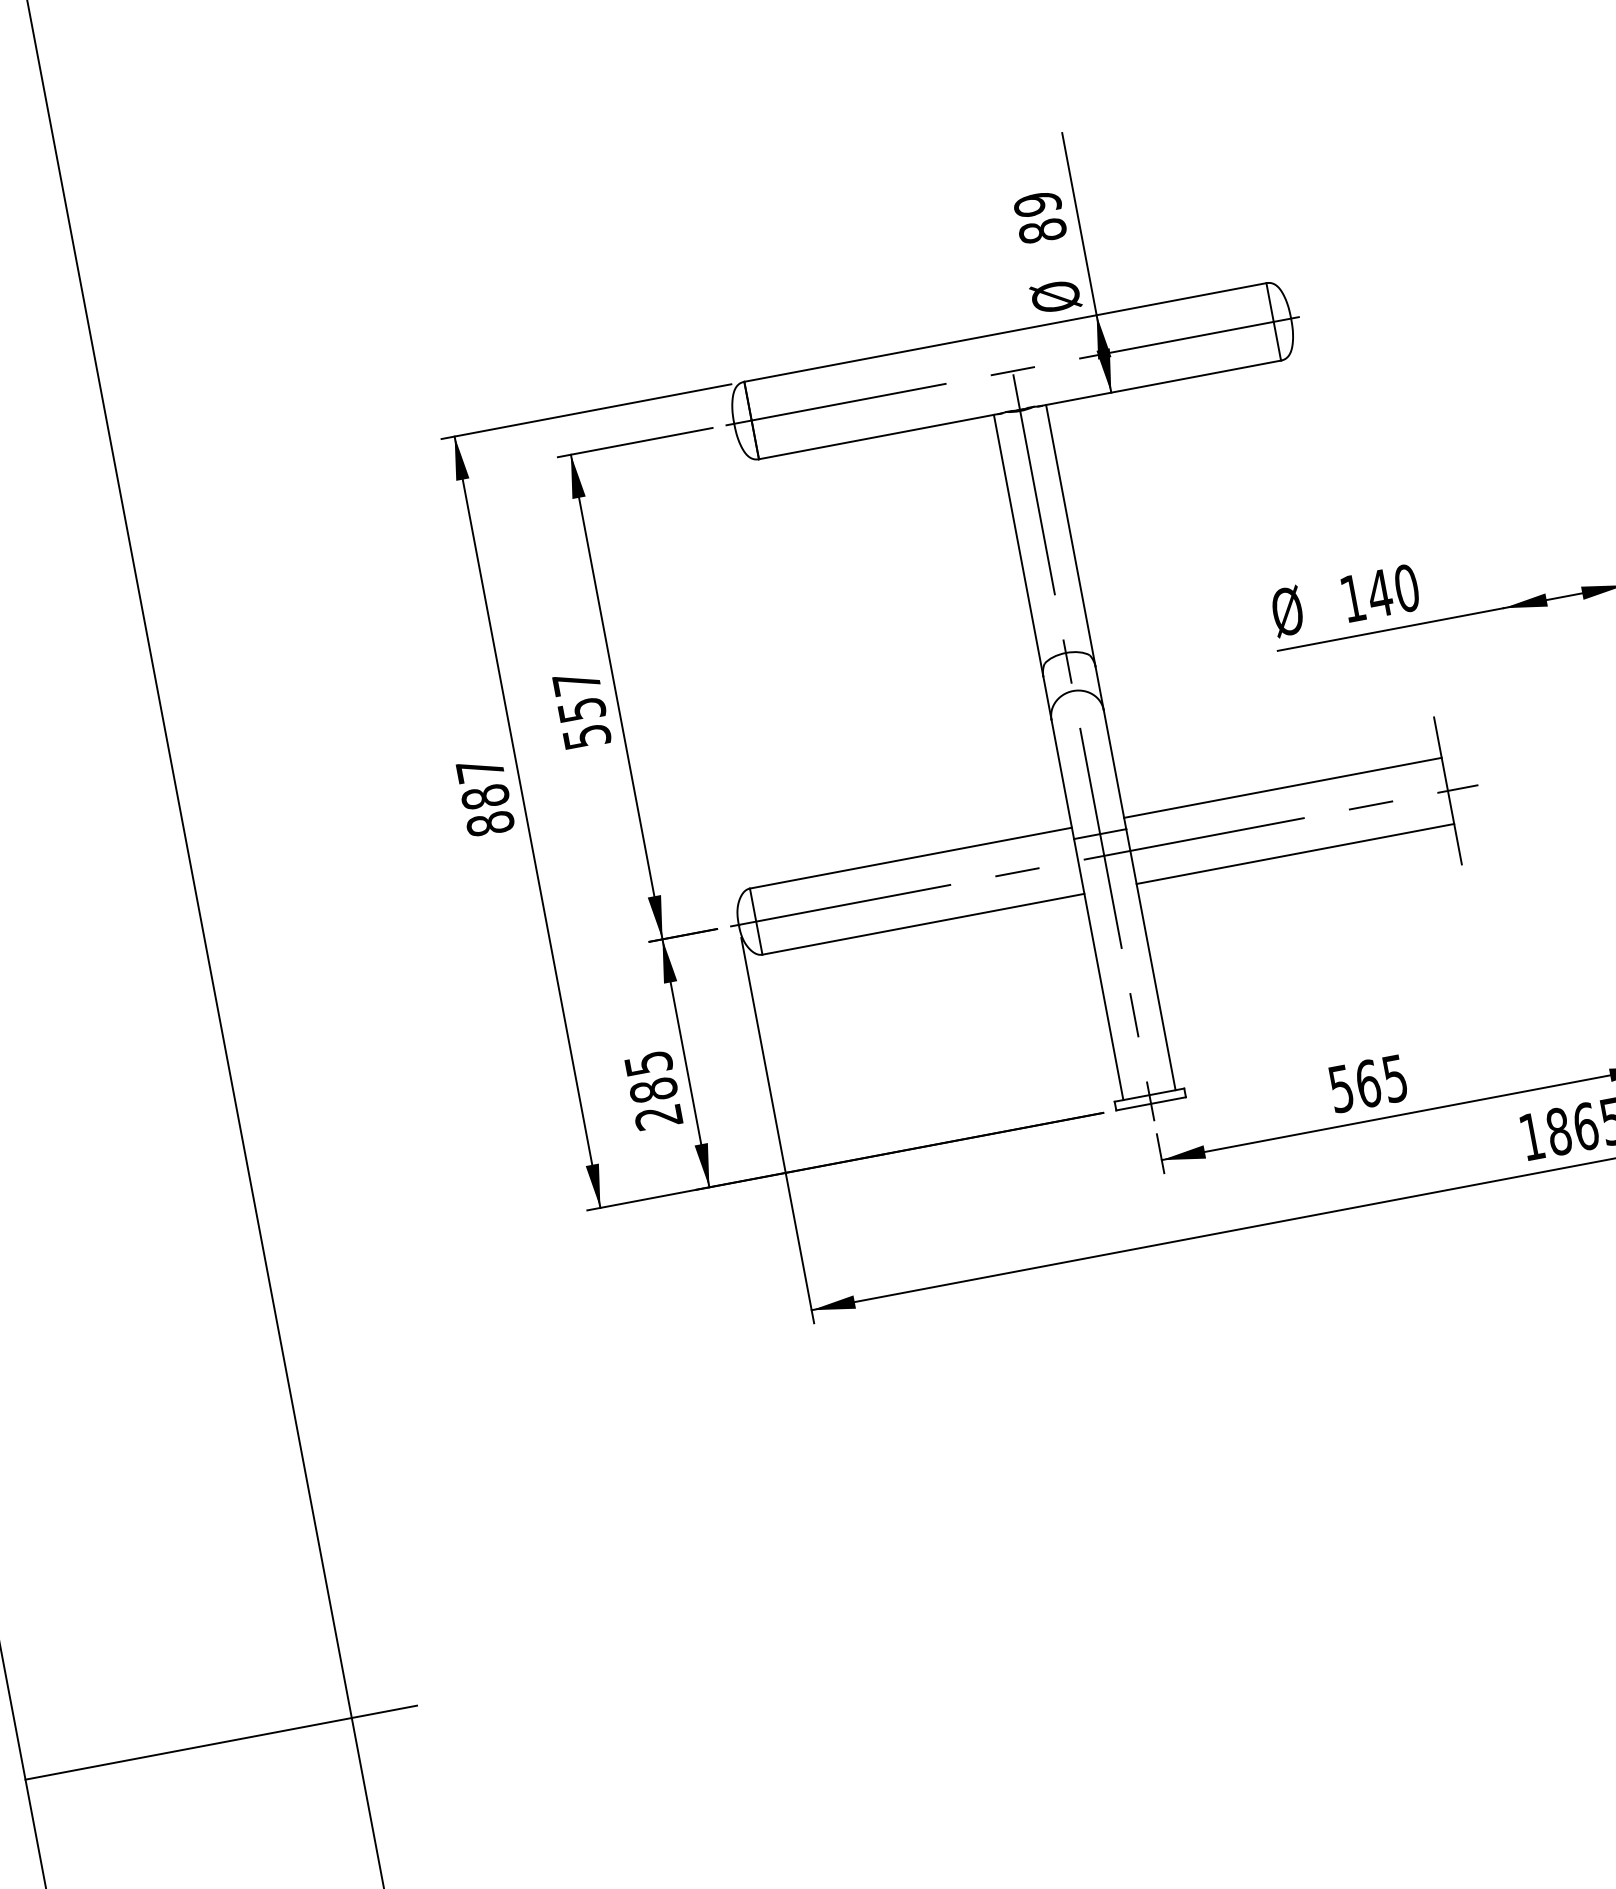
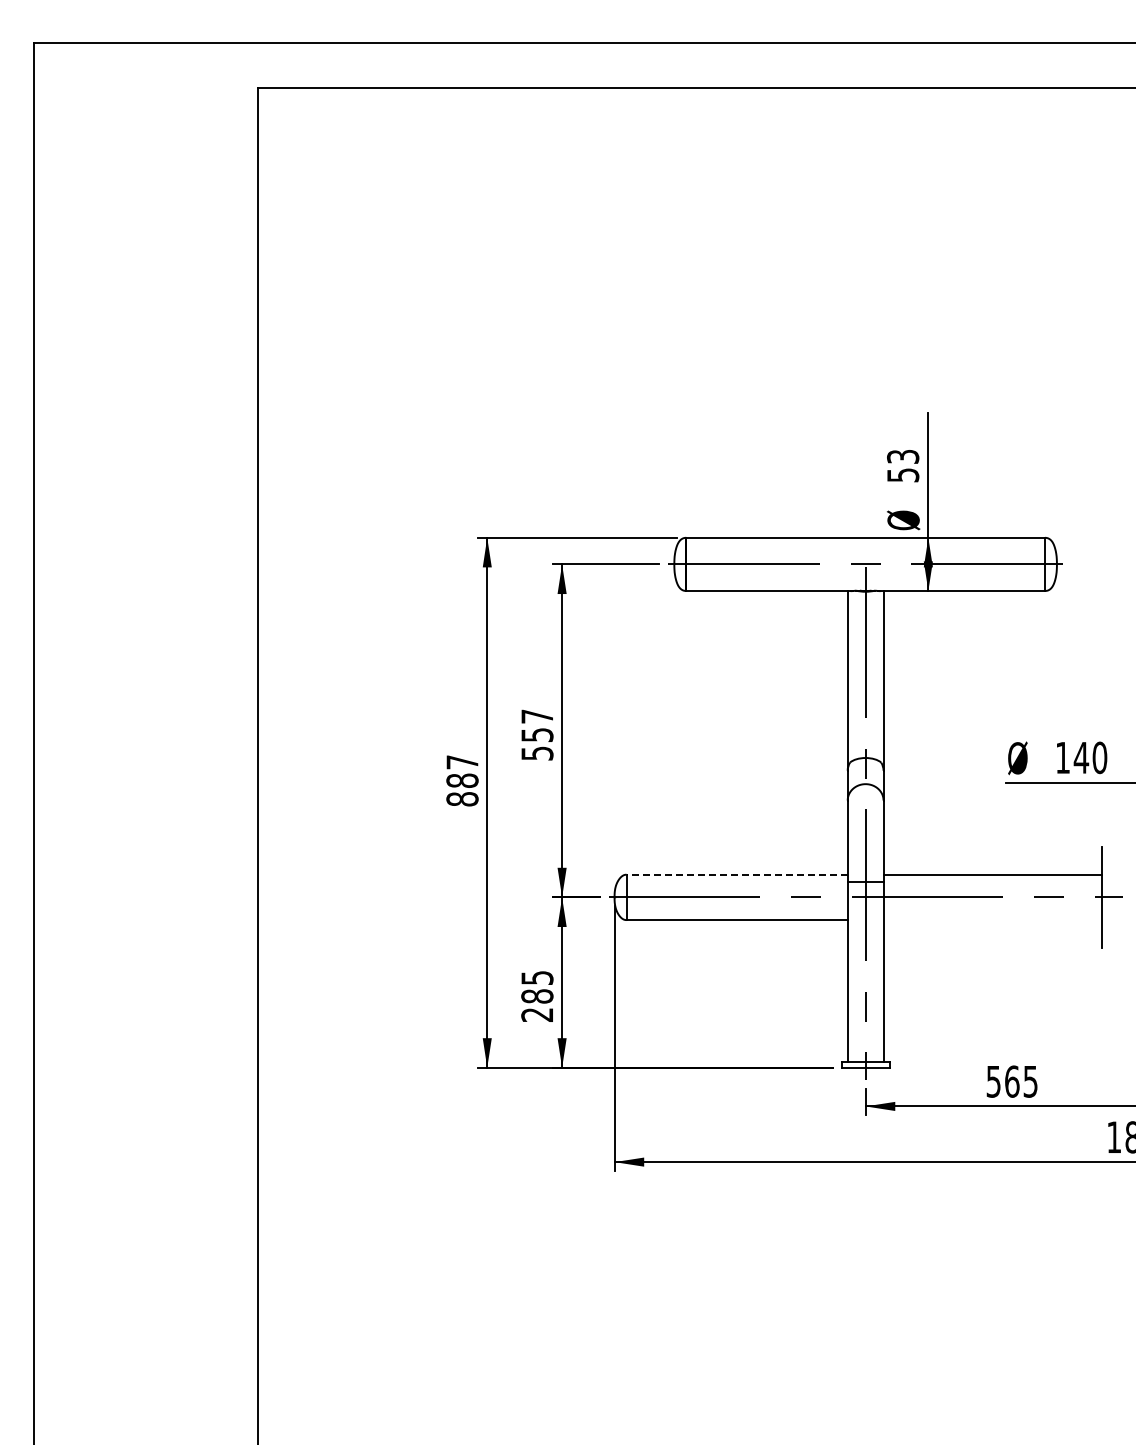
text: (1040, 216) -> (903, 465), 89 -> 53
line: (1295, 854) -> (992, 920), removed
line: (911, 857) -> (737, 874), solid -> dashed
line: (221, 1743) -> (168, 1375), removed

